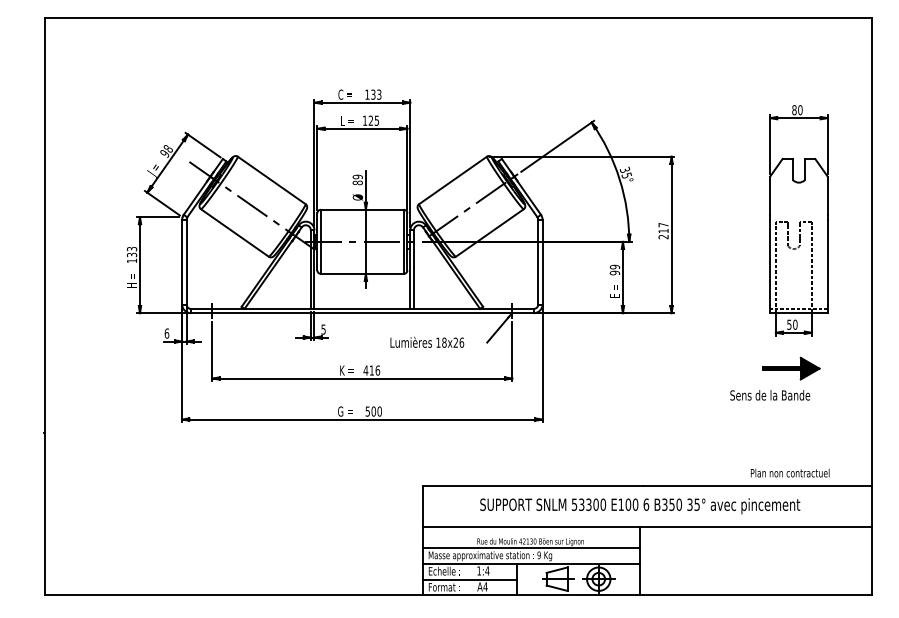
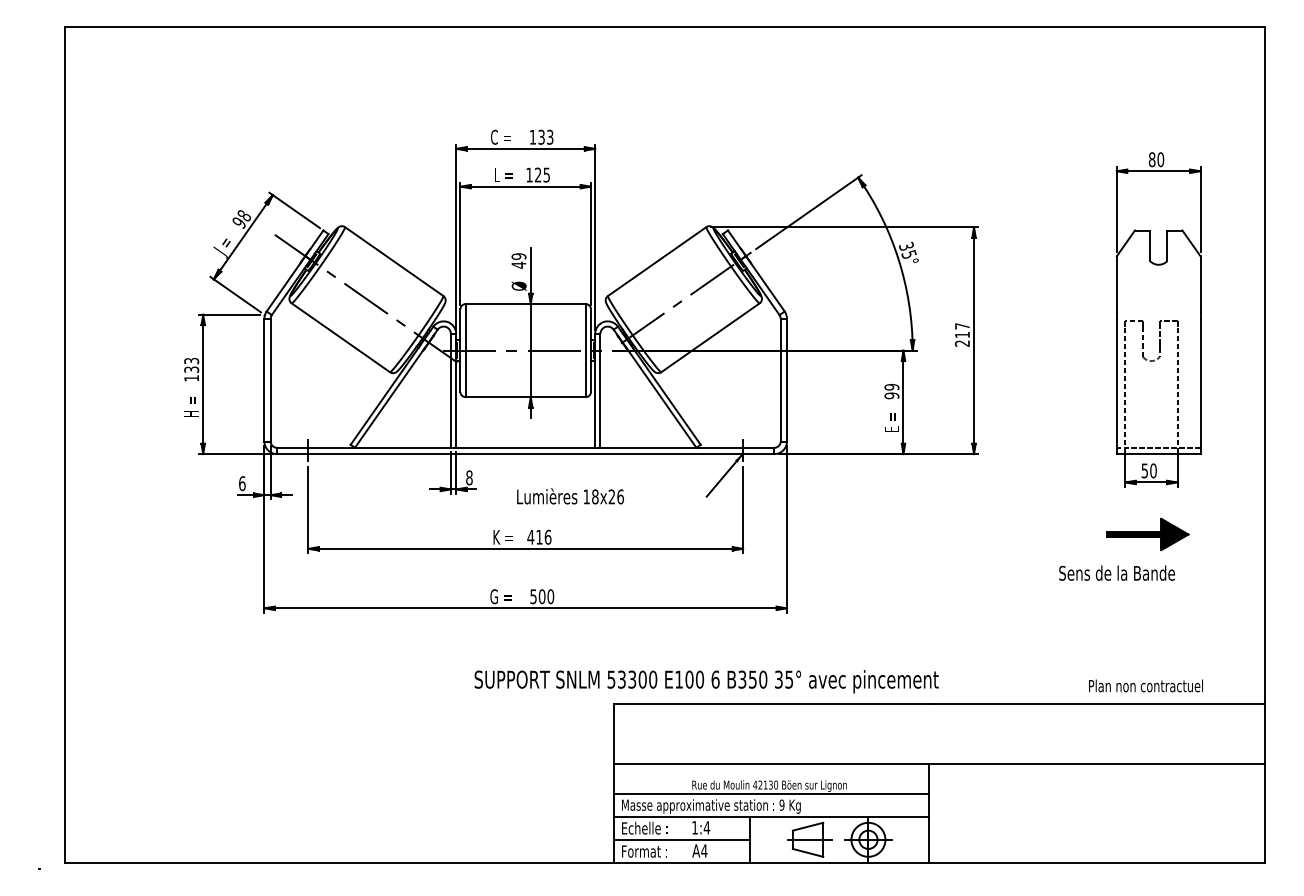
text: (357, 182) -> (518, 264), 89 -> 49
text: (323, 329) -> (469, 477), 5 -> 8
text: (427, 341) -> (570, 495), moved
text: (640, 506) -> (707, 682), moved

